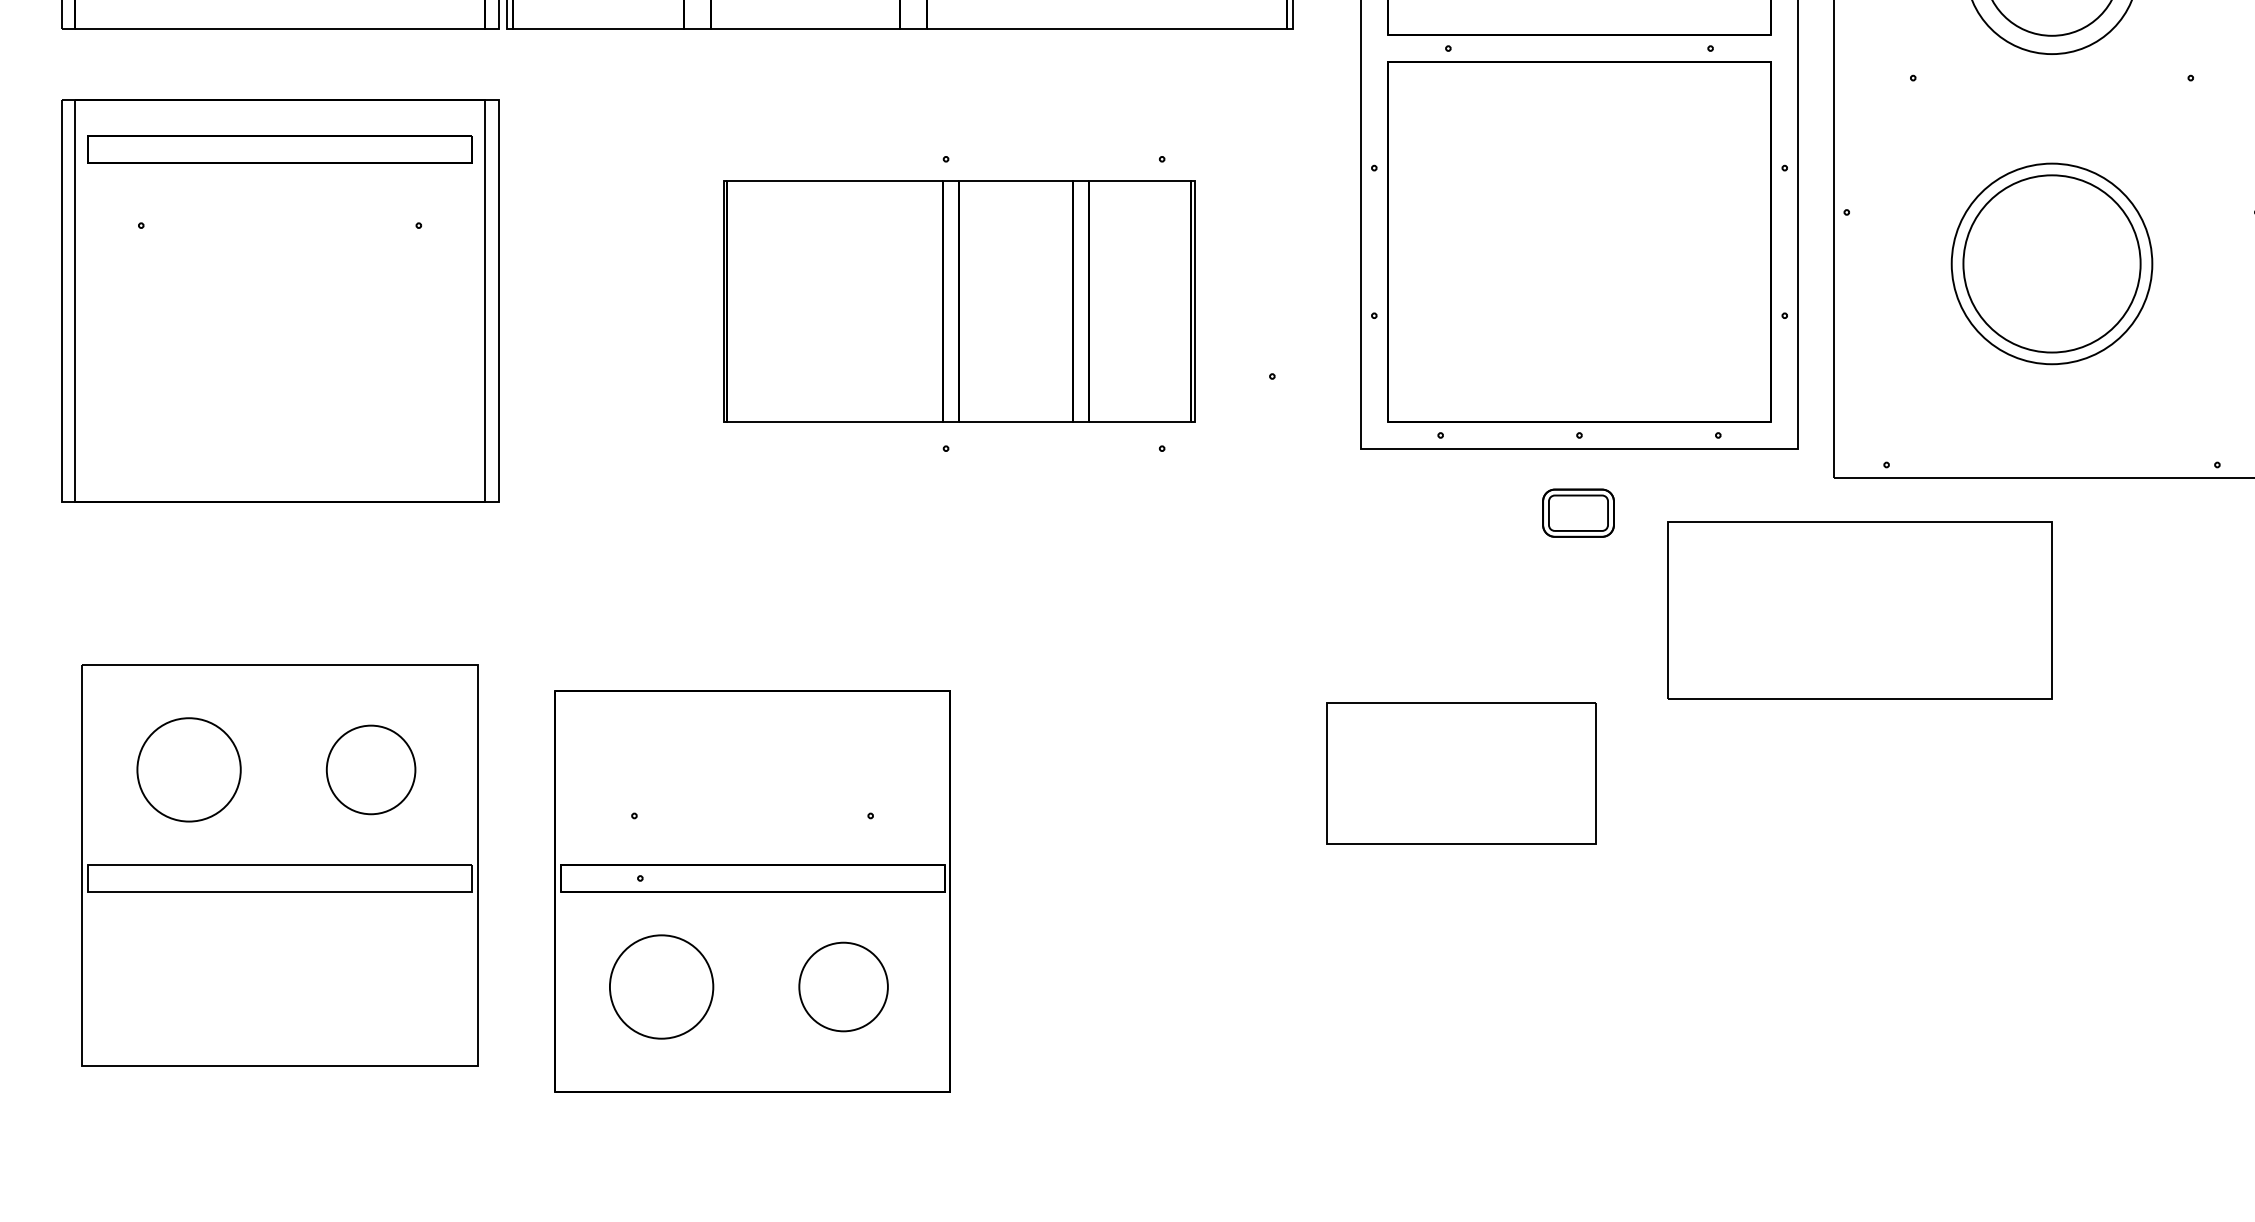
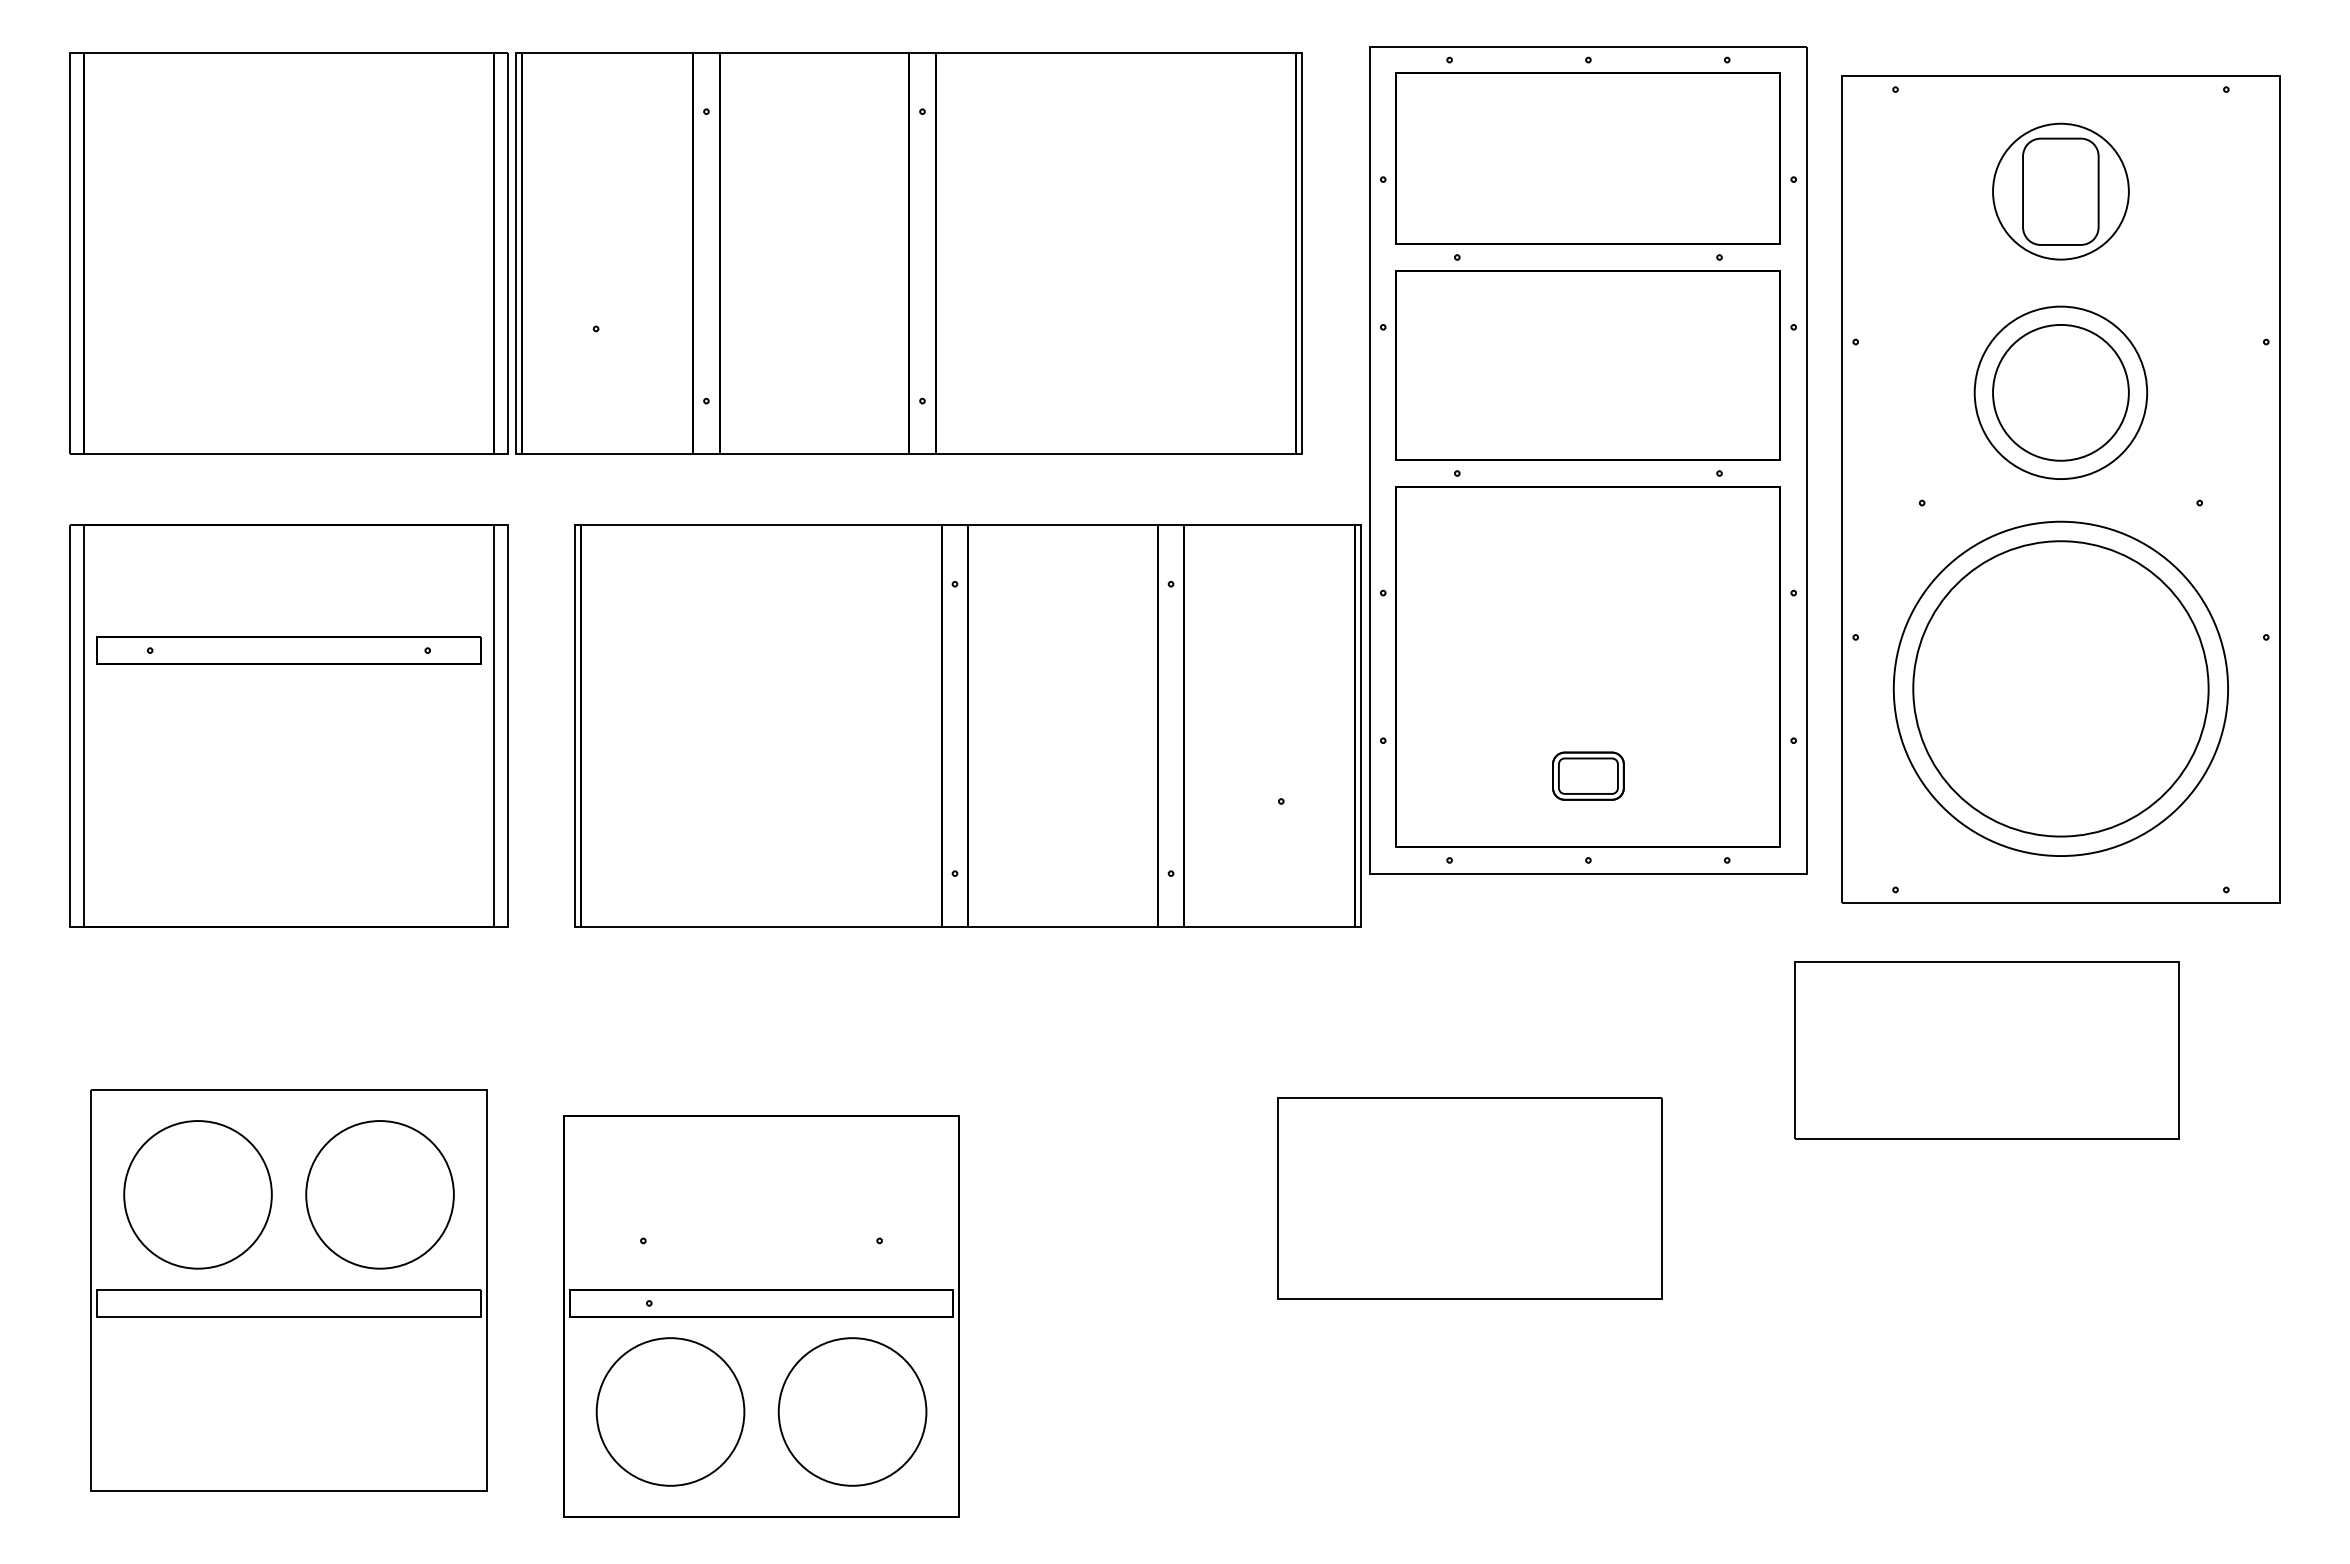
part: (279, 149) -> (288, 650), moved
circle: (2051, 263) -> (2060, 688), size x1.67
circle: (2051, 263) -> (2060, 688), size x1.67
part: (958, 300) -> (967, 725), size x1.67
part: (1578, 512) -> (1588, 775), moved
part: (1859, 610) -> (1986, 1050), moved
circle: (188, 769) -> (197, 1194), size x1.43
circle: (370, 769) -> (379, 1194), size x1.67
part: (1460, 773) -> (1469, 1198), size x1.43
circle: (661, 986) -> (670, 1411), size x1.43
circle: (843, 986) -> (852, 1411), size x1.67

